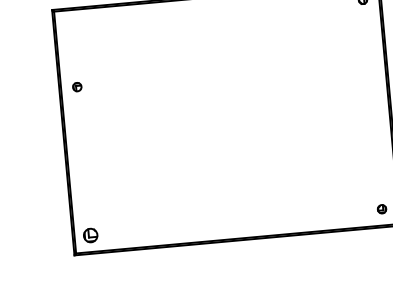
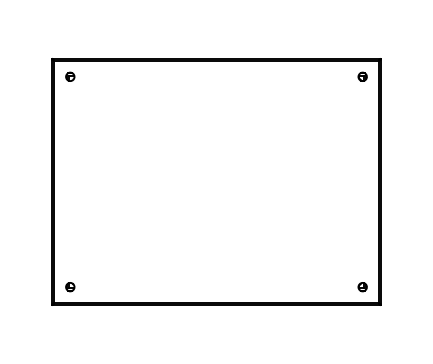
part: (77, 86) -> (70, 76), moved
part: (91, 236) -> (70, 287), size x0.62

